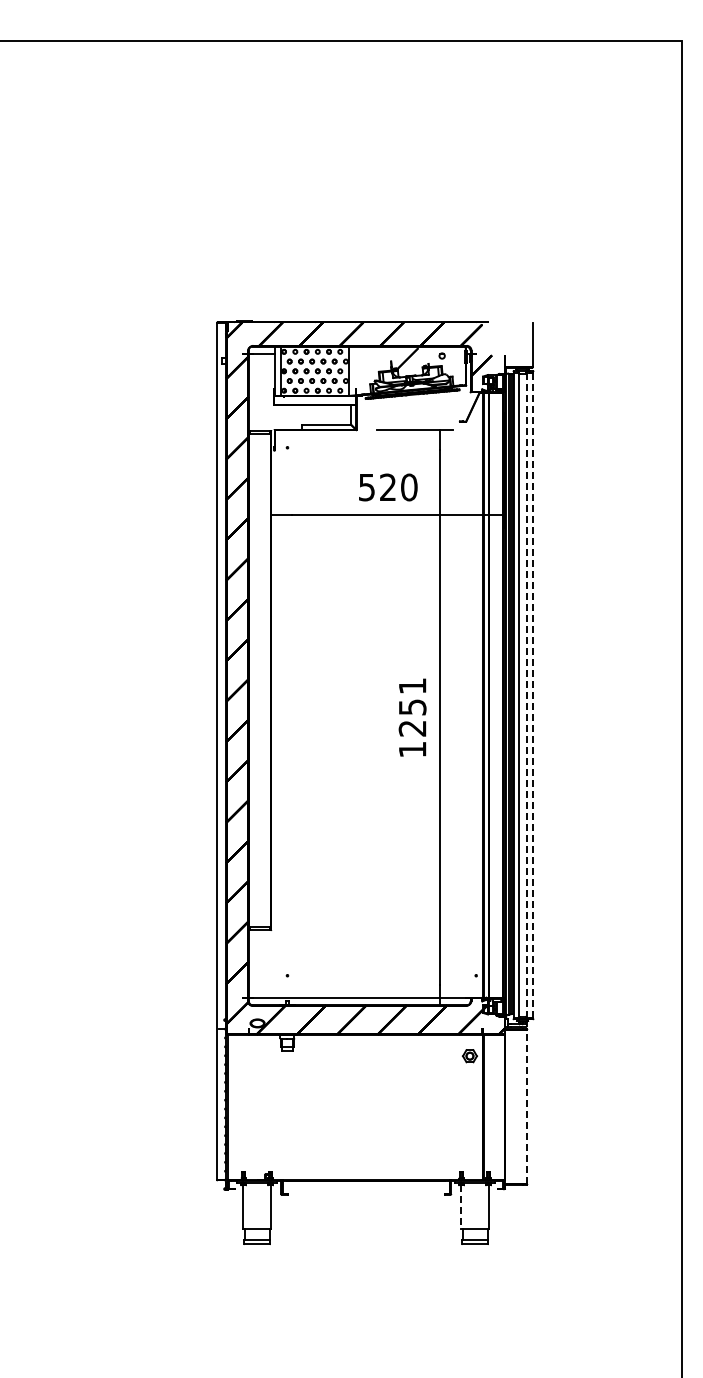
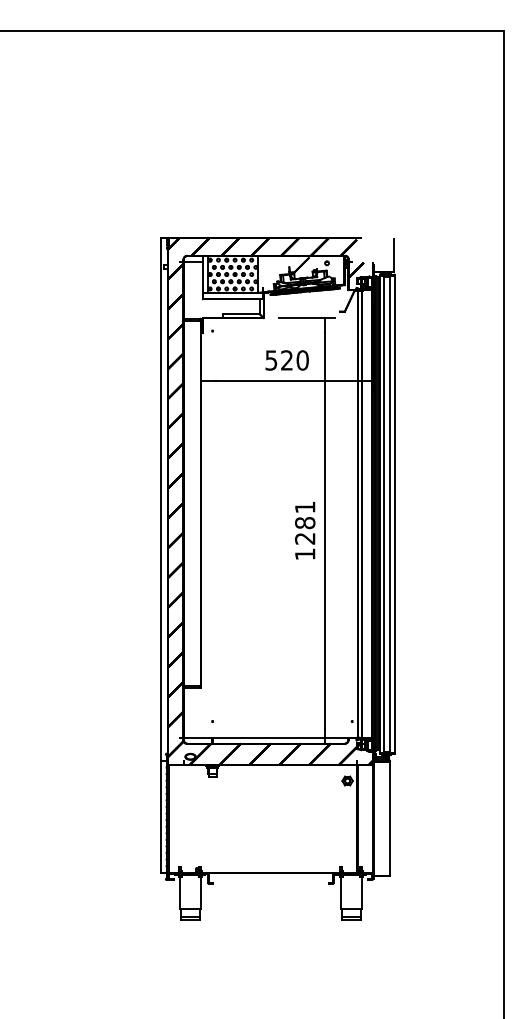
line: (526, 695) -> (389, 514), dashed -> solid
line: (533, 695) -> (394, 514), dashed -> solid
text: (412, 707) -> (305, 523), 1251 -> 1281
line: (527, 1106) -> (390, 818), dashed -> solid
line: (460, 1206) -> (340, 892), dashed -> solid

